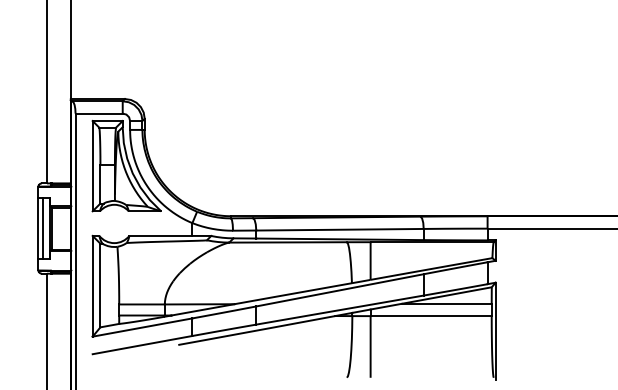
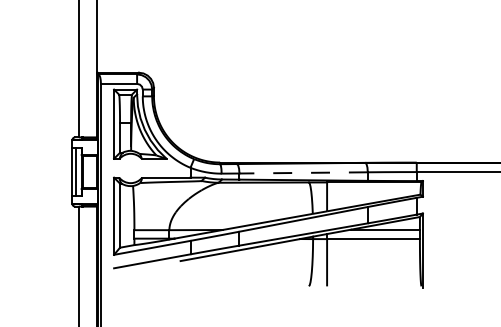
line: (339, 229) -> (303, 172), solid -> dashed

